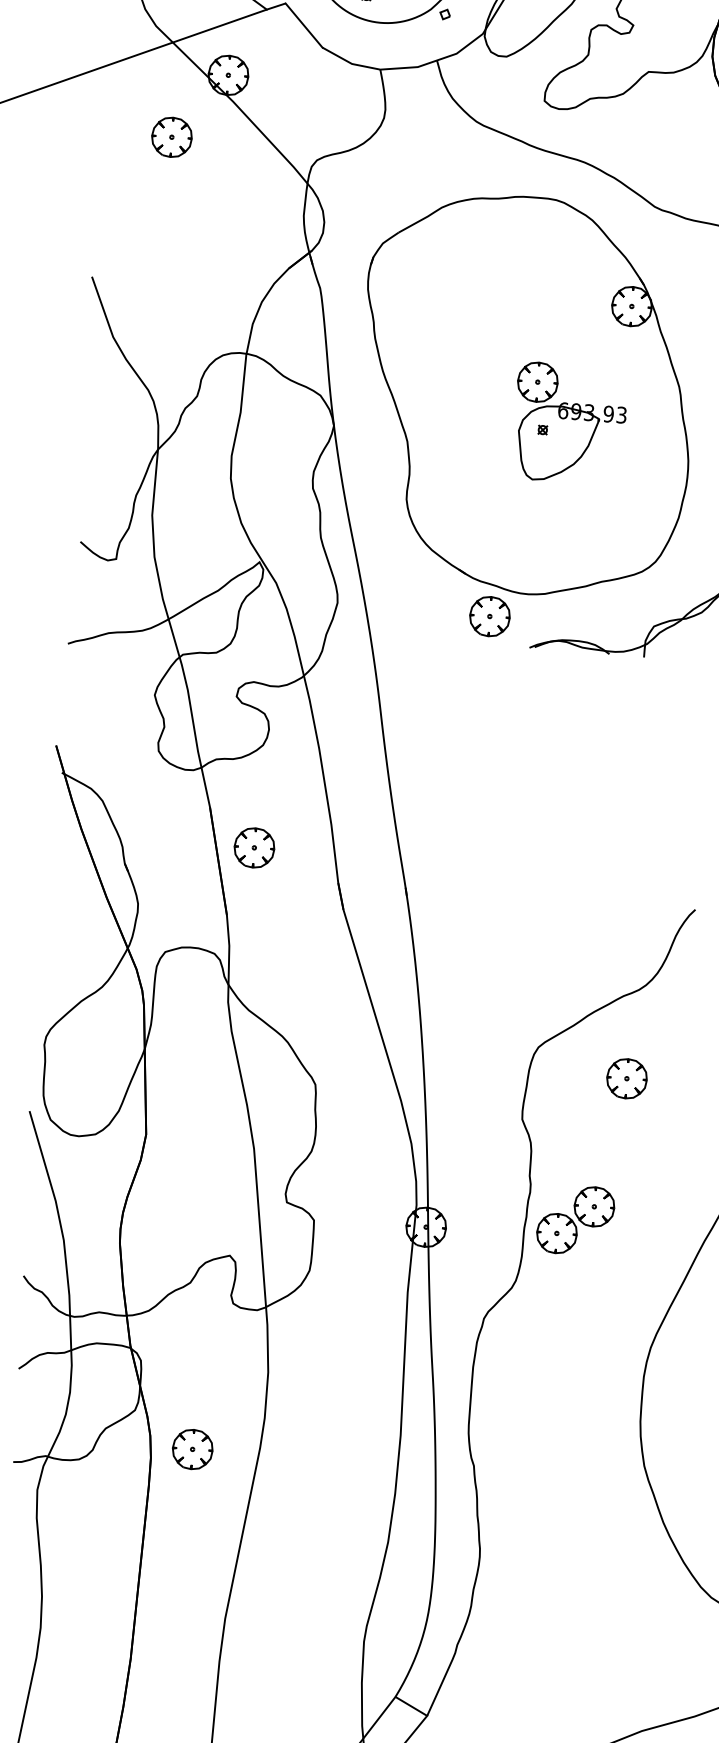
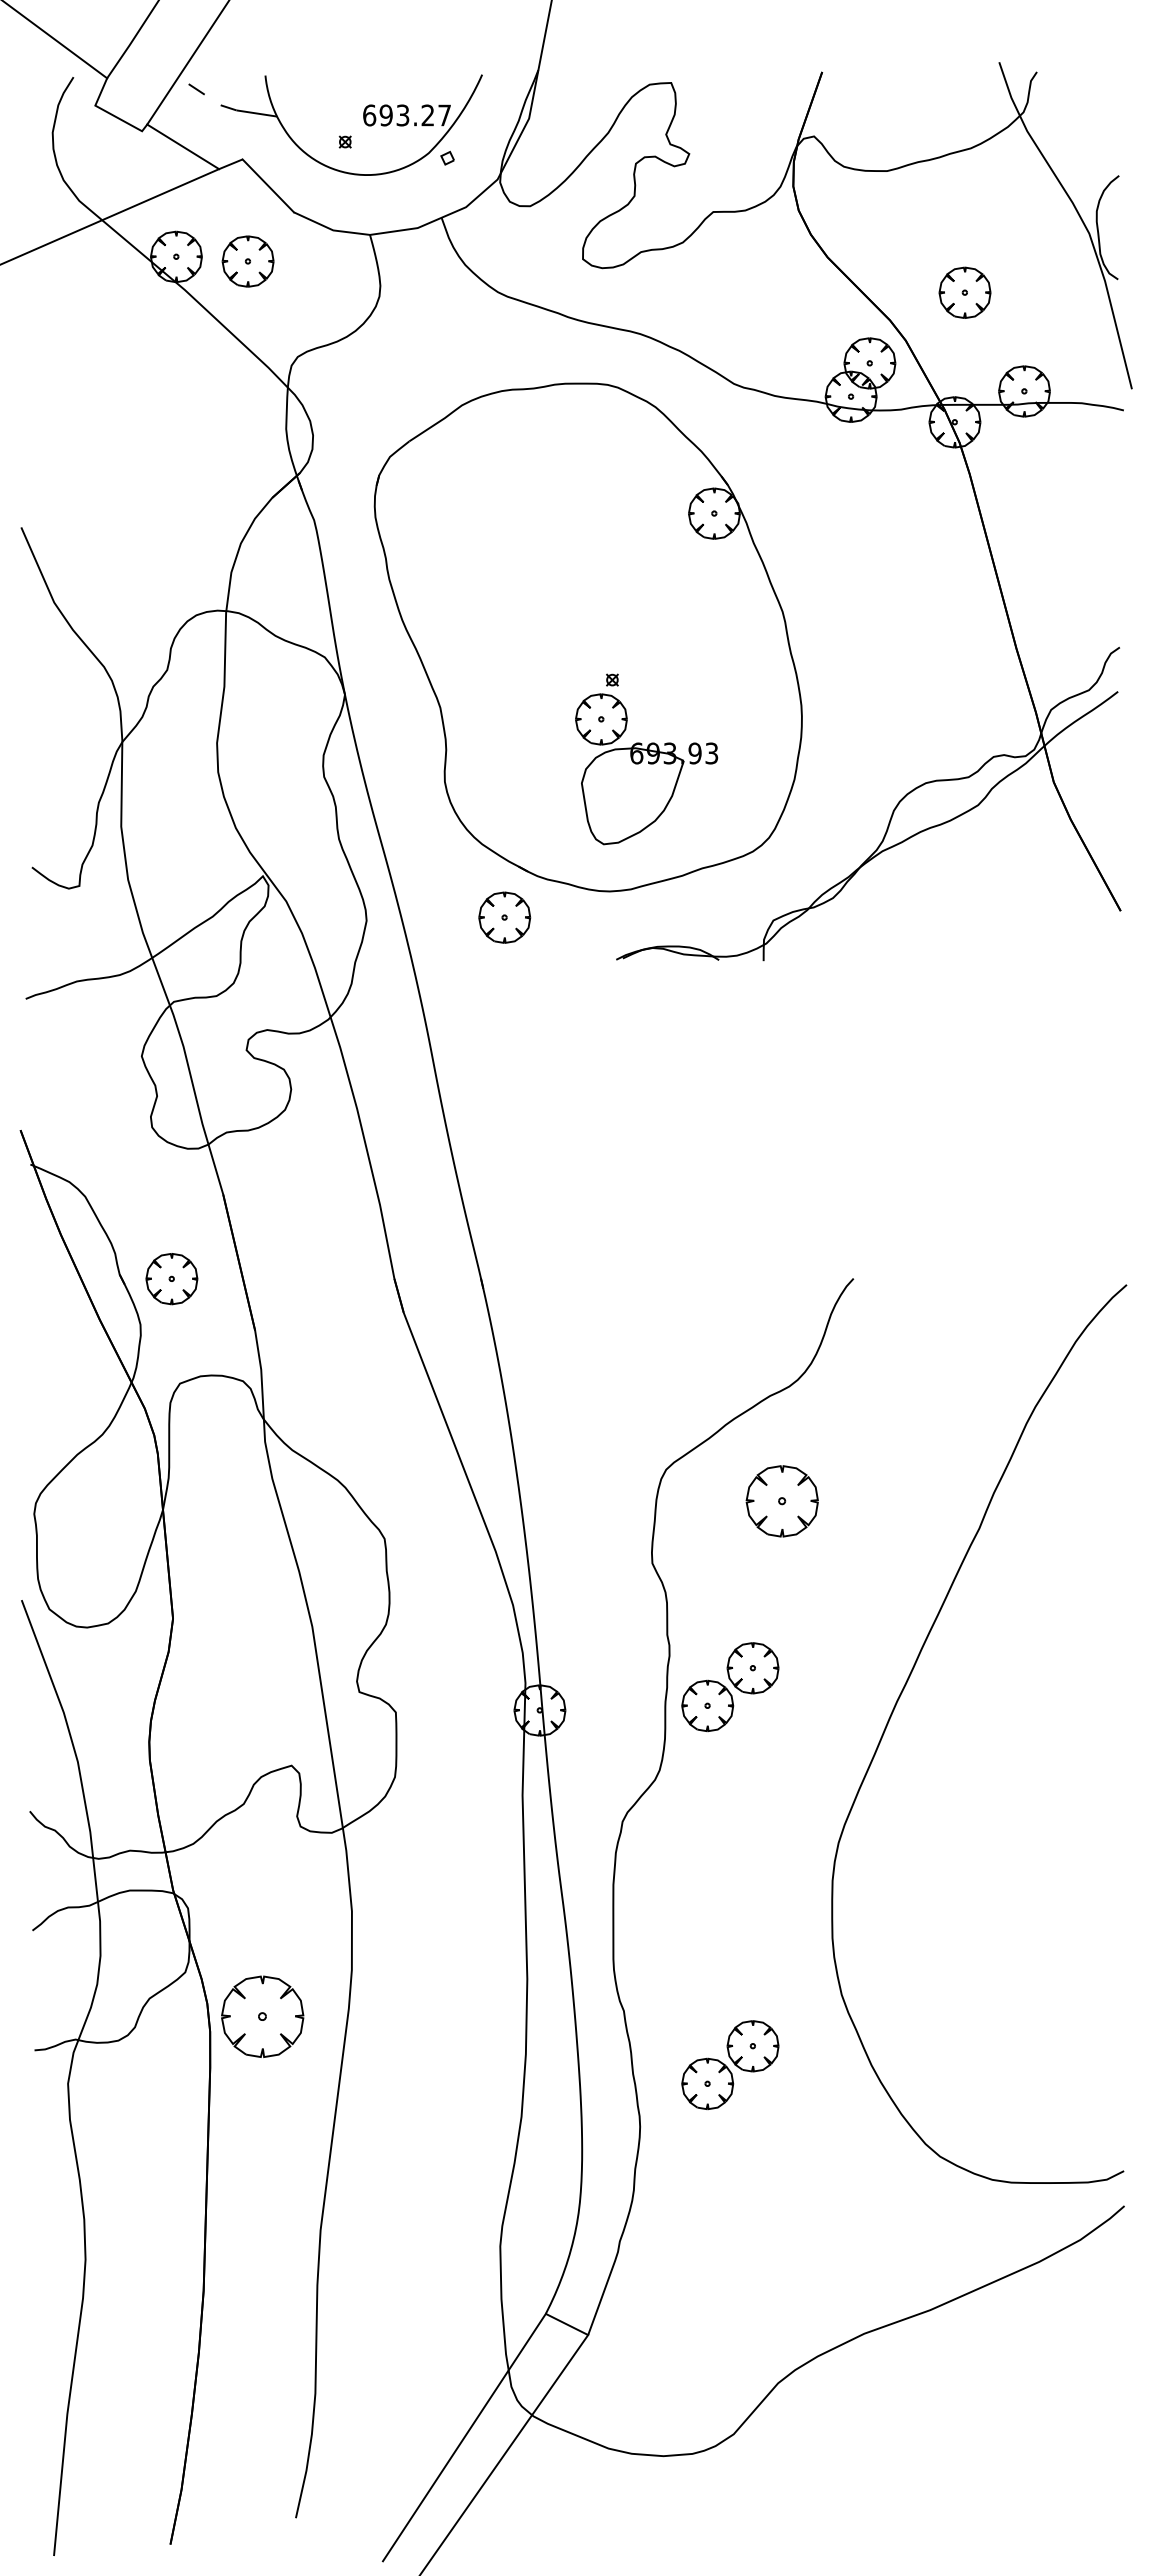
part: (171, 137) -> (247, 261), moved
part: (569, 423) -> (646, 769), moved
part: (489, 616) -> (504, 917), moved
part: (254, 848) -> (171, 1279), moved
part: (627, 1078) -> (782, 1501), size x1.4
part: (192, 1449) -> (262, 2017), size x1.6
part: (553, 1514) -> (730, 2065), added

